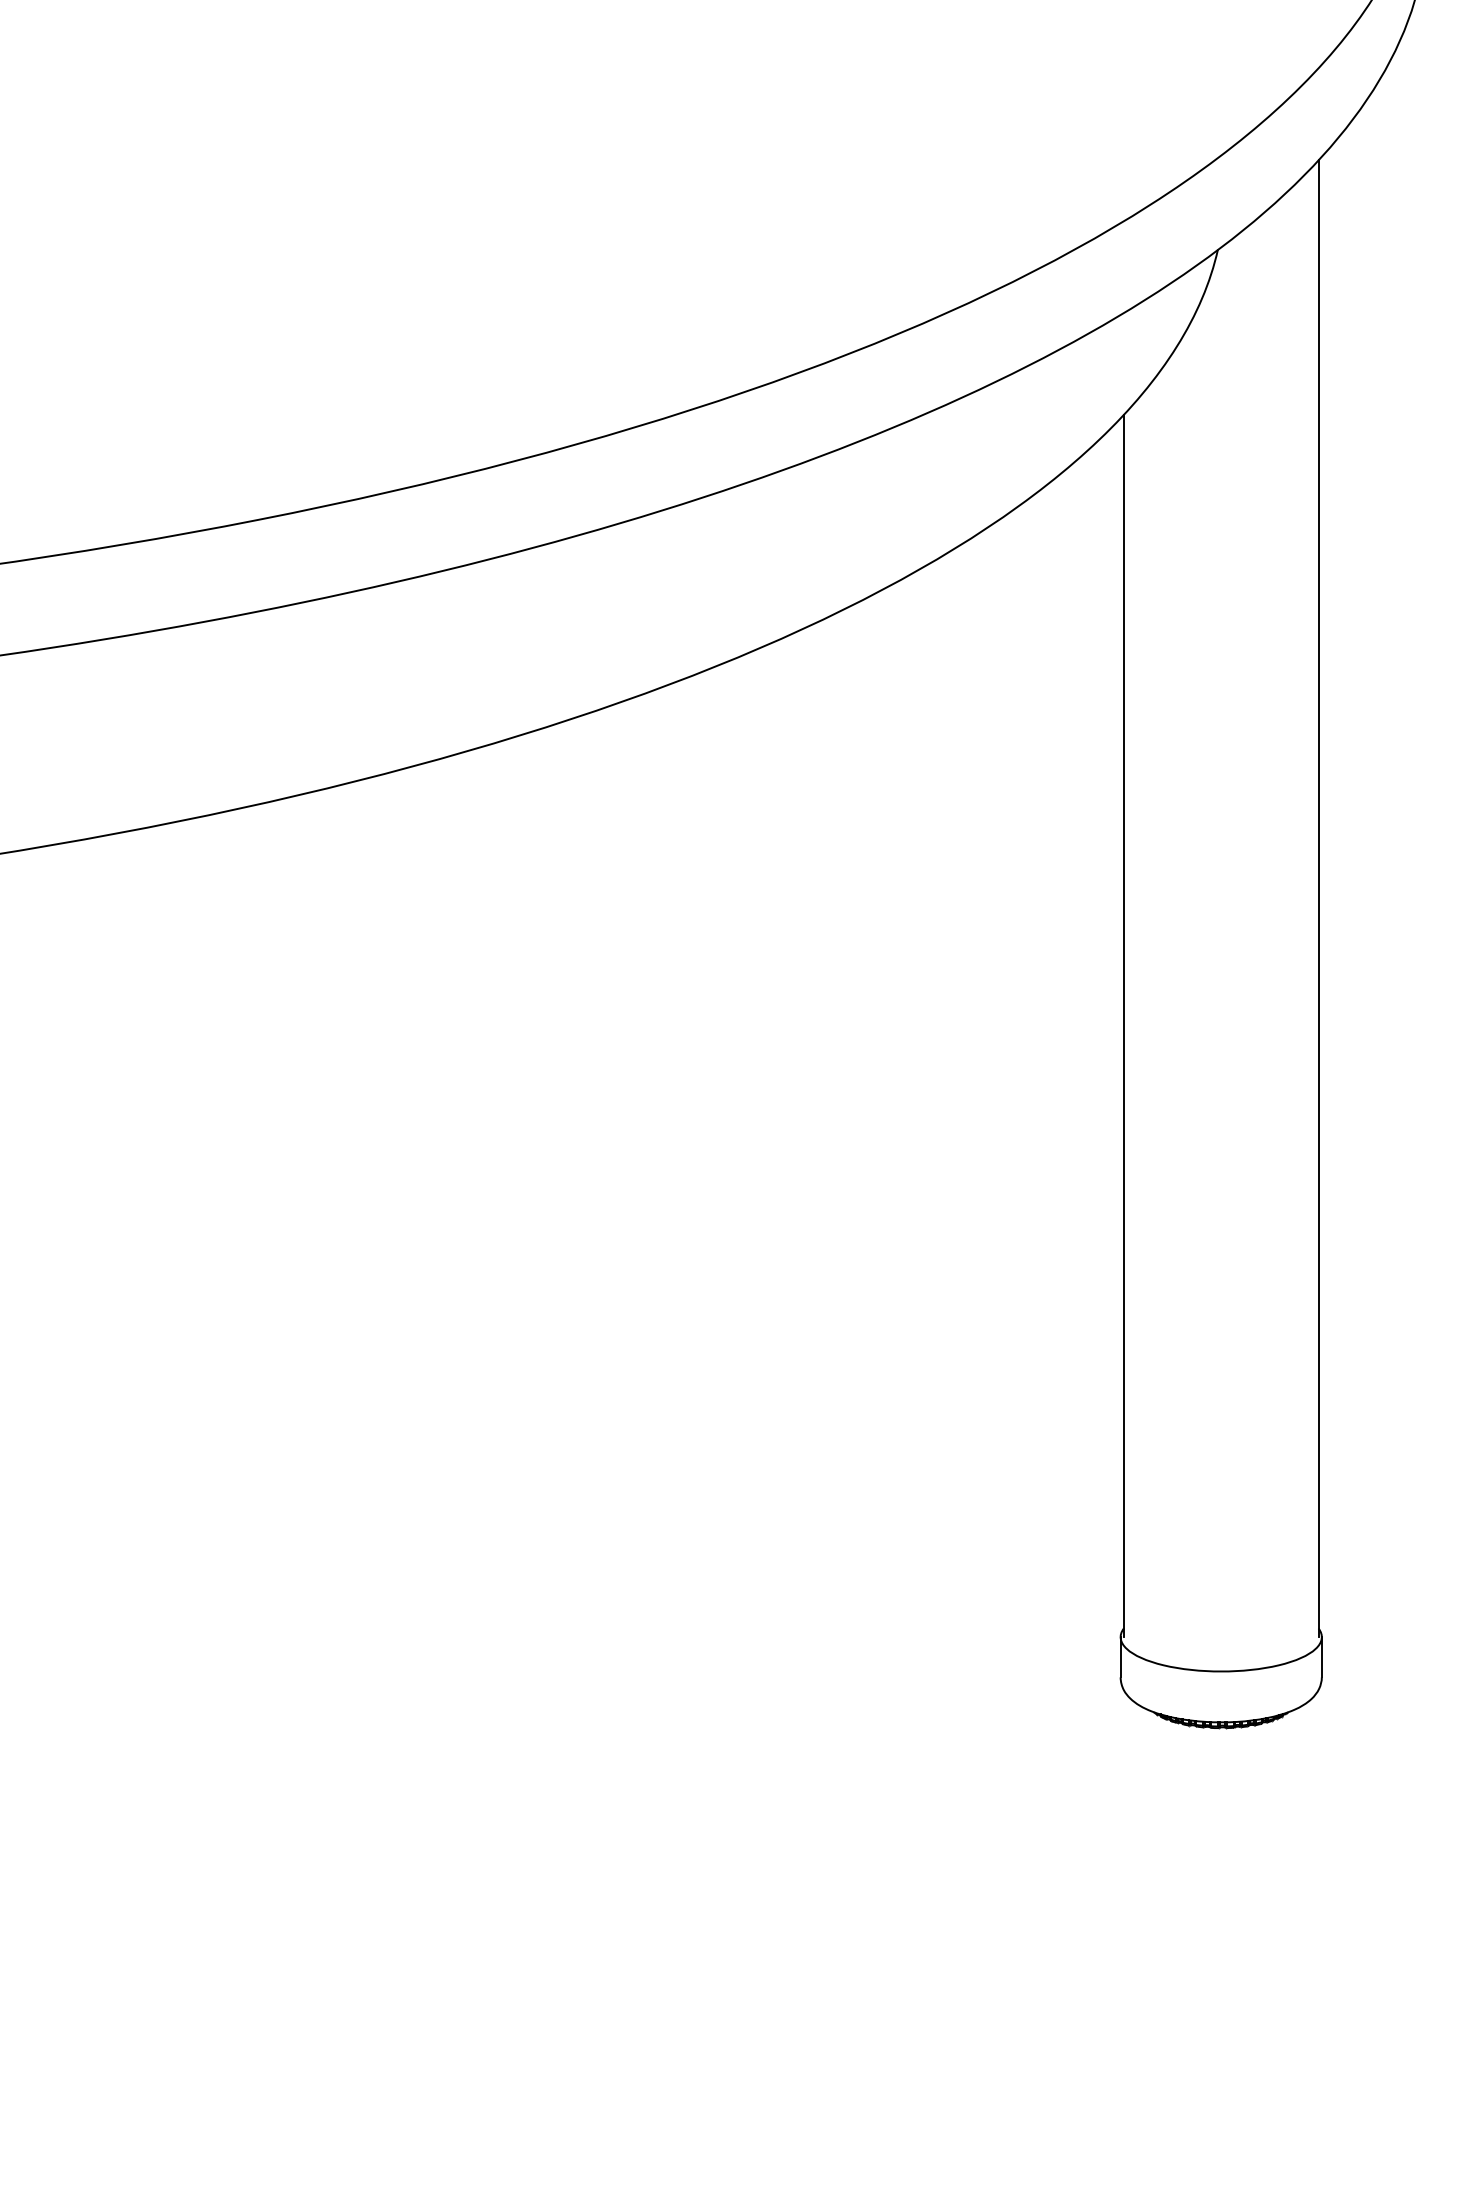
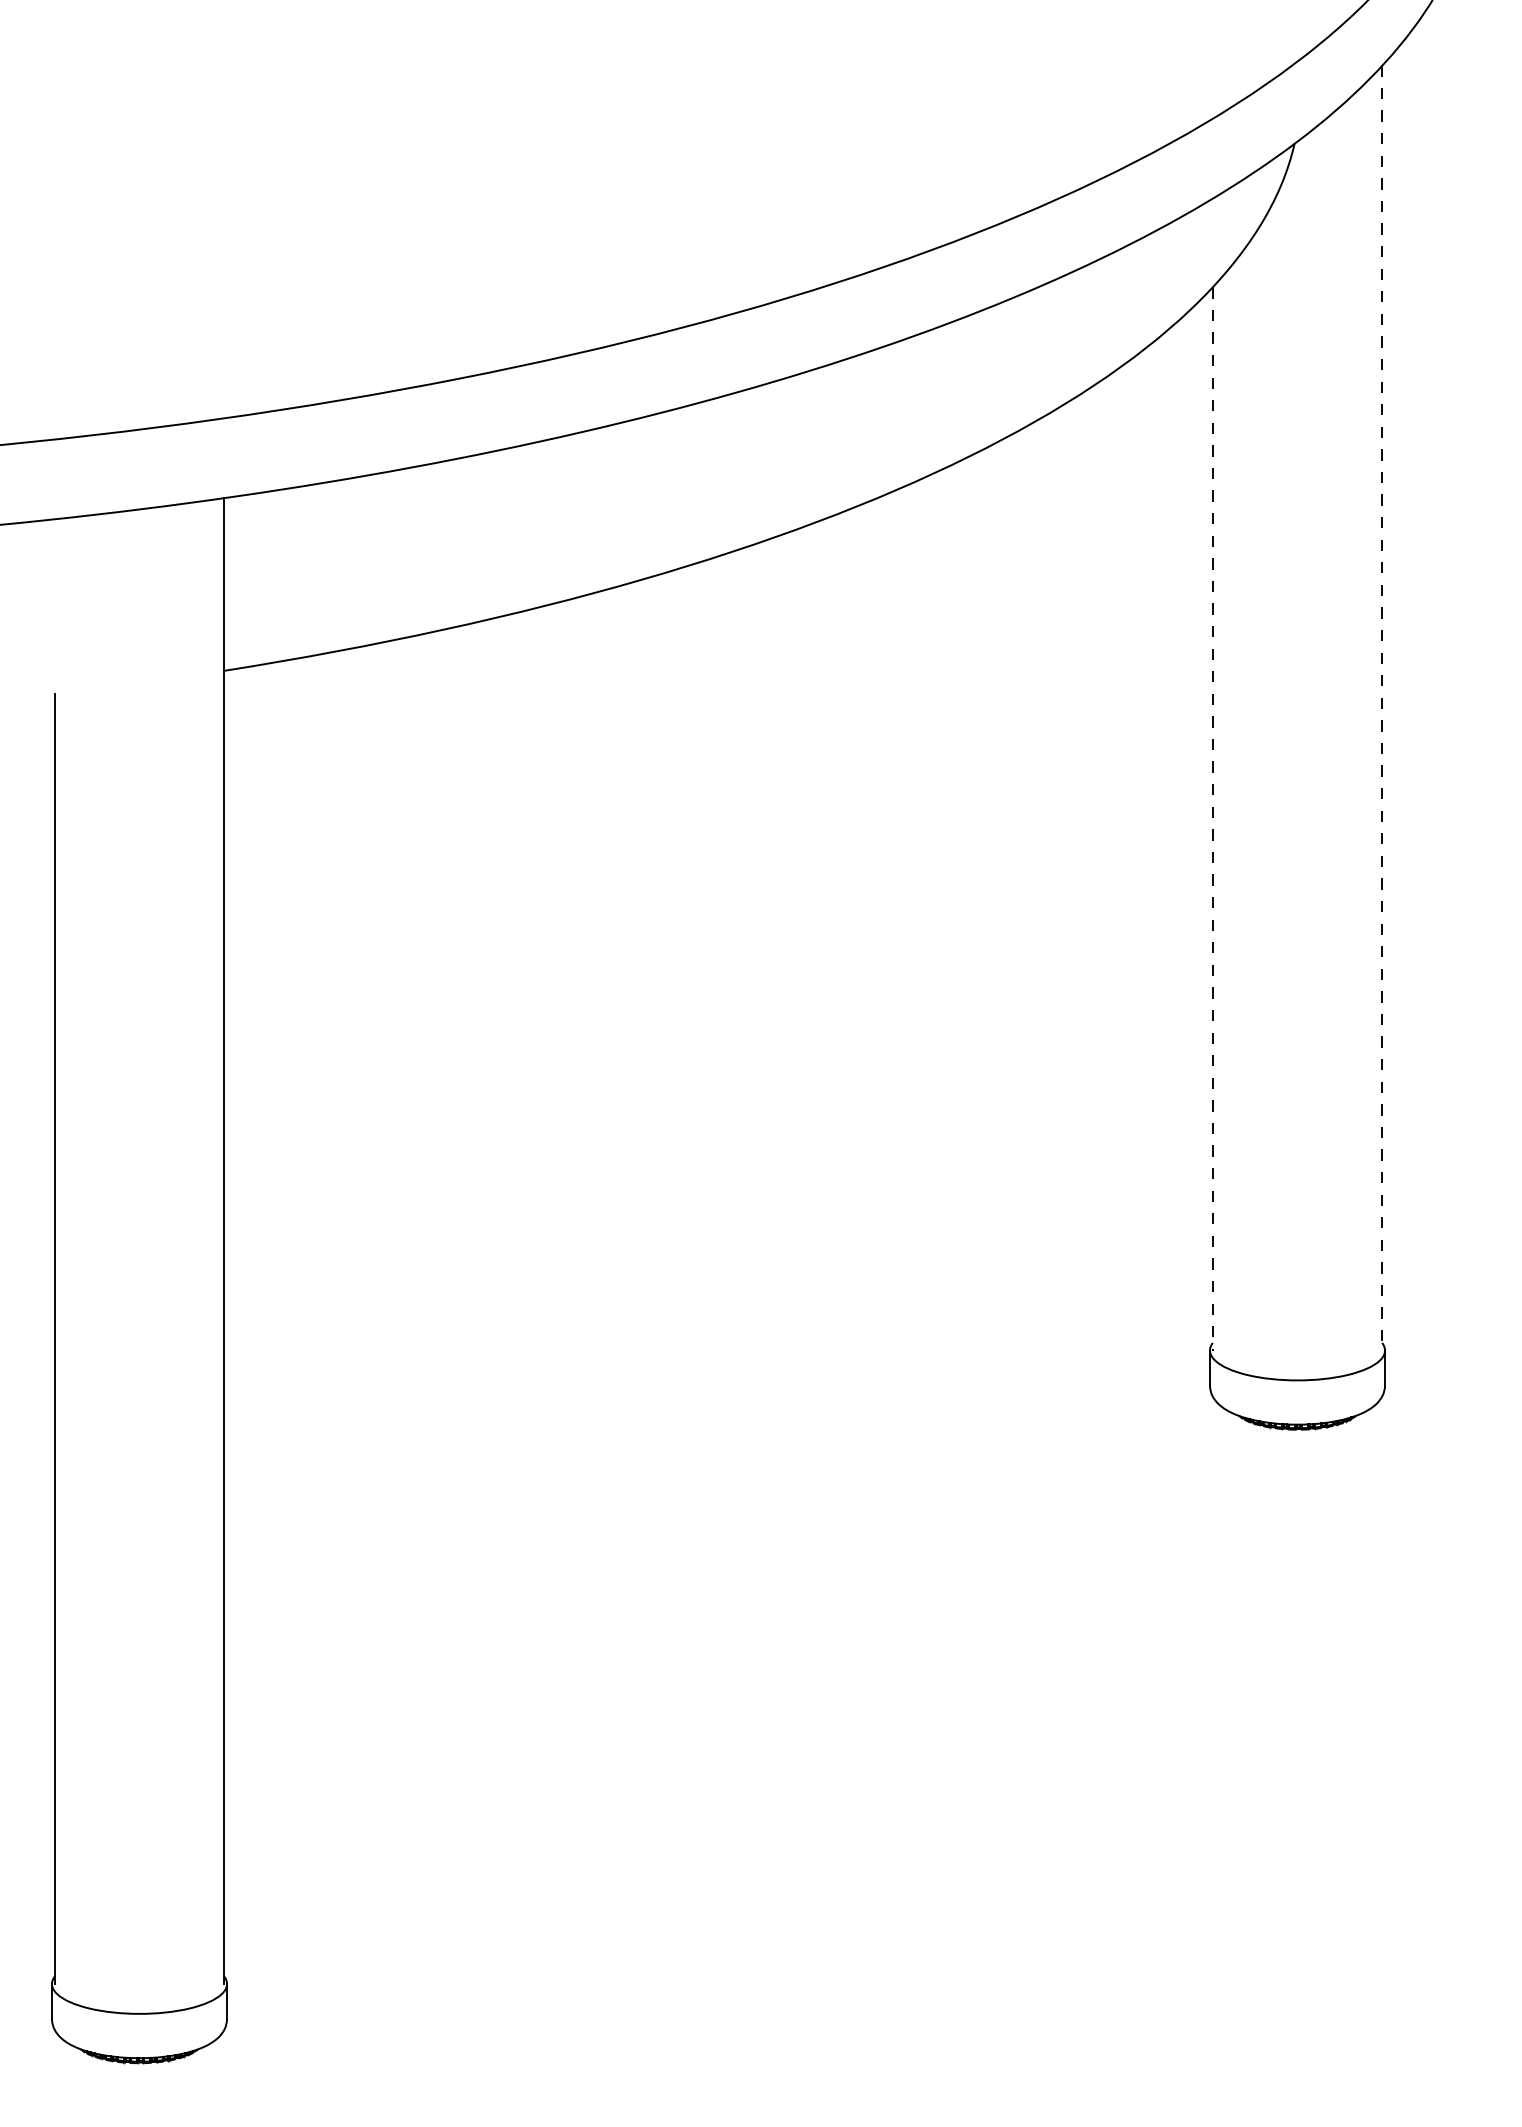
line: (1318, 897) -> (1382, 707), solid -> dashed
line: (1123, 1025) -> (1212, 818), solid -> dashed

